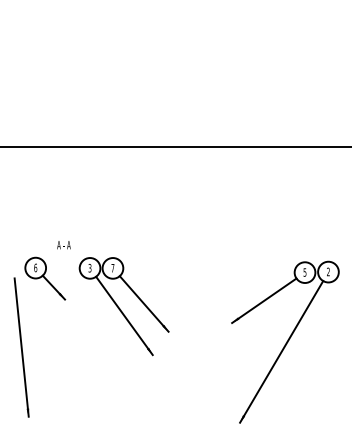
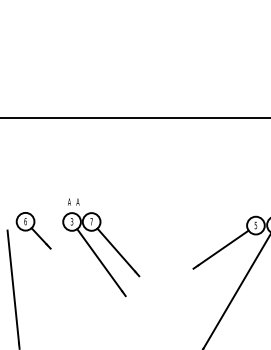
text: (63, 245) -> (73, 202), moved

